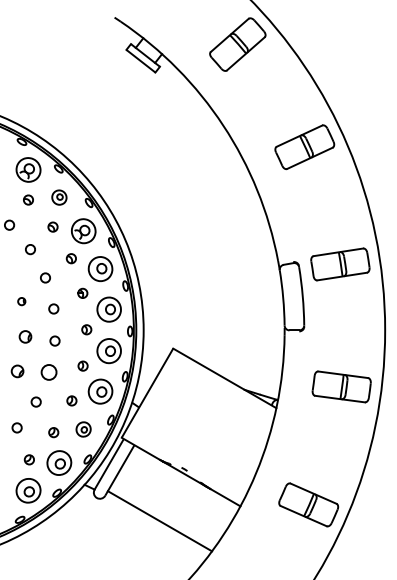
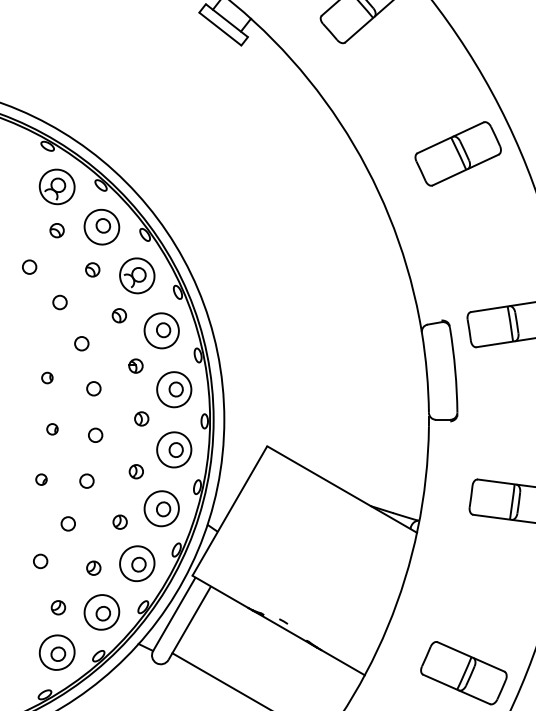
part: (59, 197) -> (102, 226), size x1.67
part: (24, 336) -> (51, 428), size x0.62
part: (17, 371) -> (41, 479), size x0.62
circle: (48, 372) -> (86, 480), size x0.62
part: (83, 429) -> (136, 563), size x1.67

